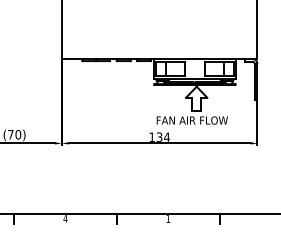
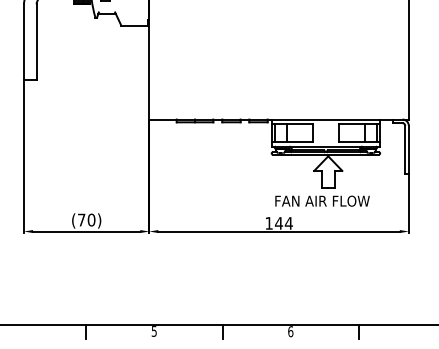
text: (159, 137) -> (279, 223), 134 -> 144
text: (65, 218) -> (154, 331), 4 -> 5
text: (168, 218) -> (290, 331), 1 -> 6

